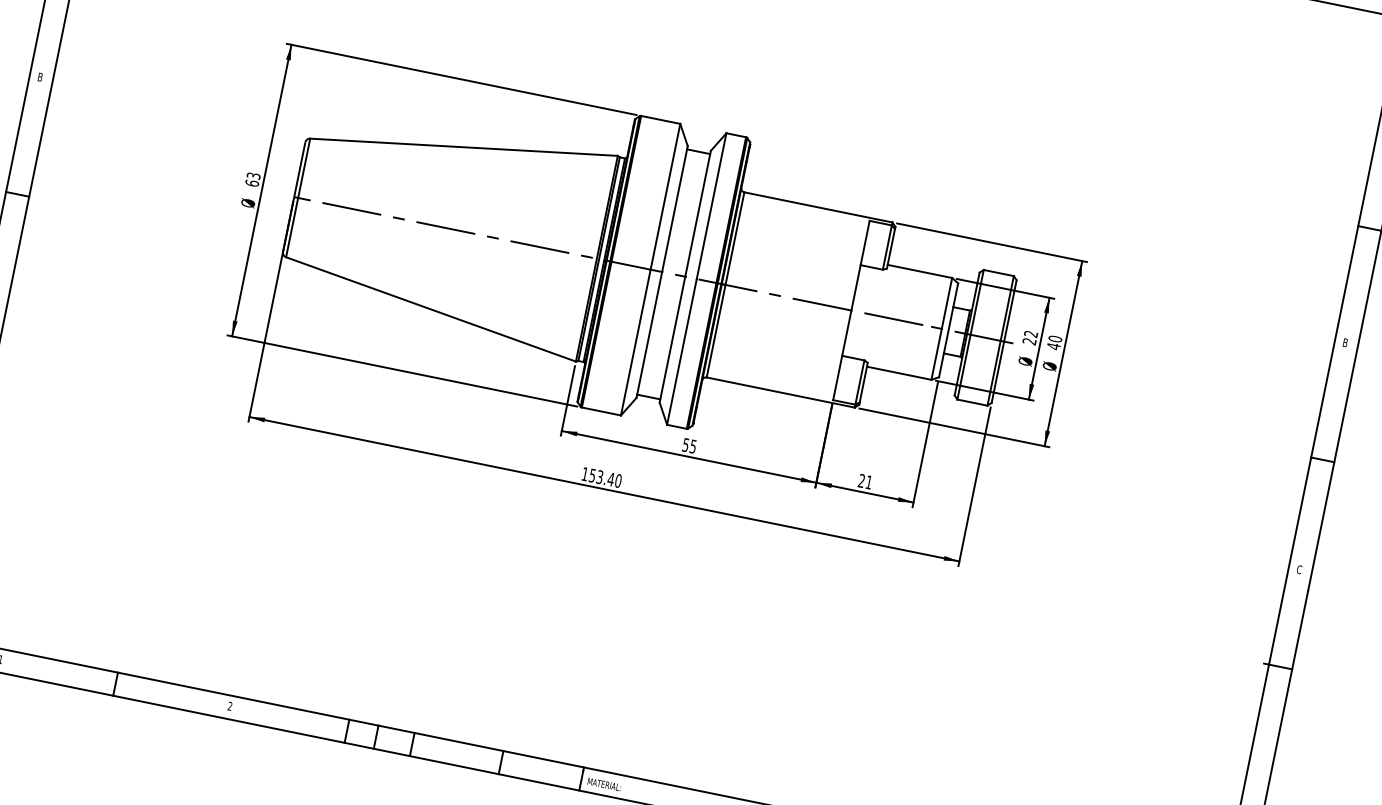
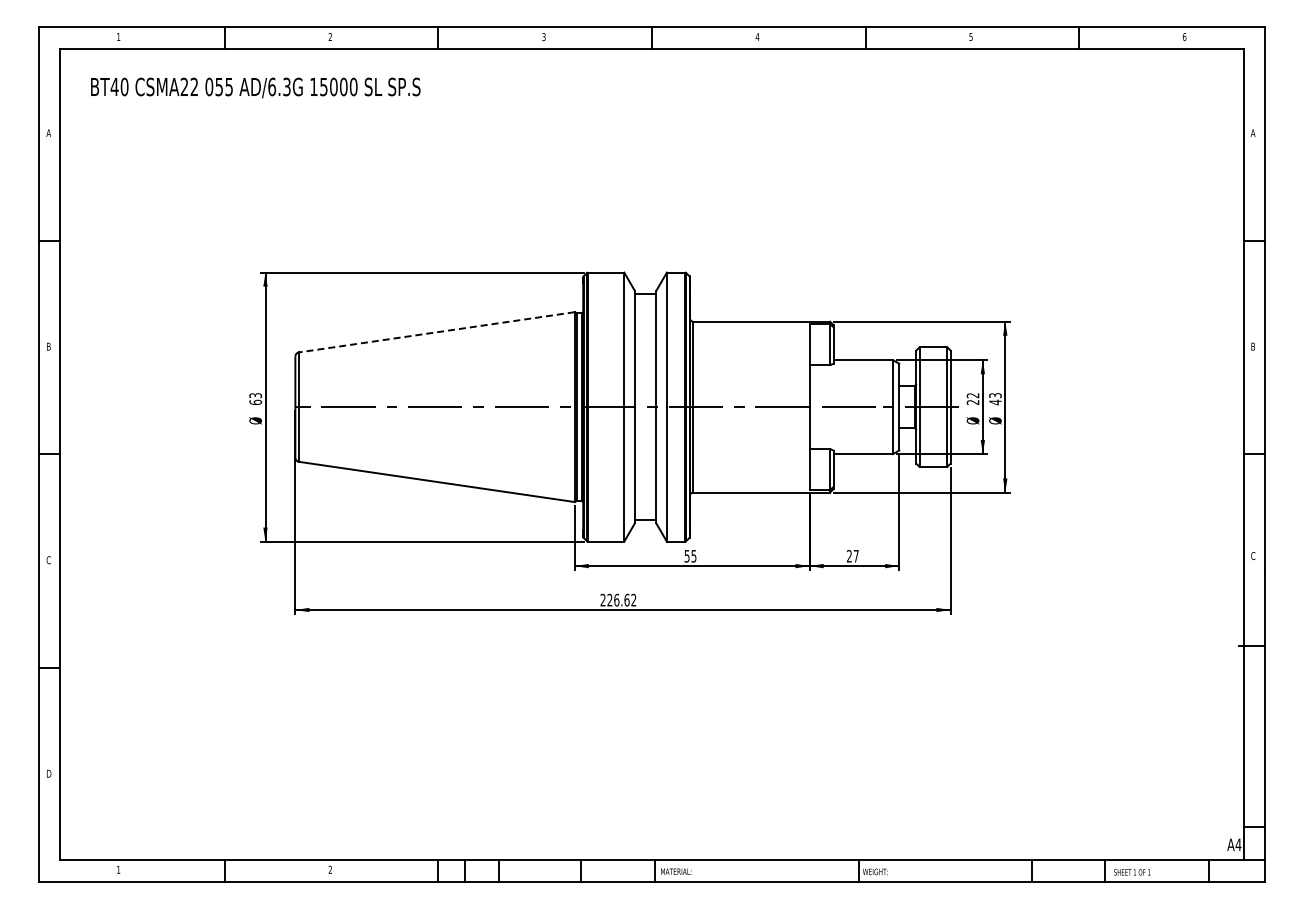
line: (463, 147) -> (436, 332), solid -> dashed
text: (1055, 338) -> (995, 395), 40 -> 43
text: (601, 476) -> (618, 599), 153.40 -> 226.62
text: (868, 482) -> (855, 556), 21 -> 27

